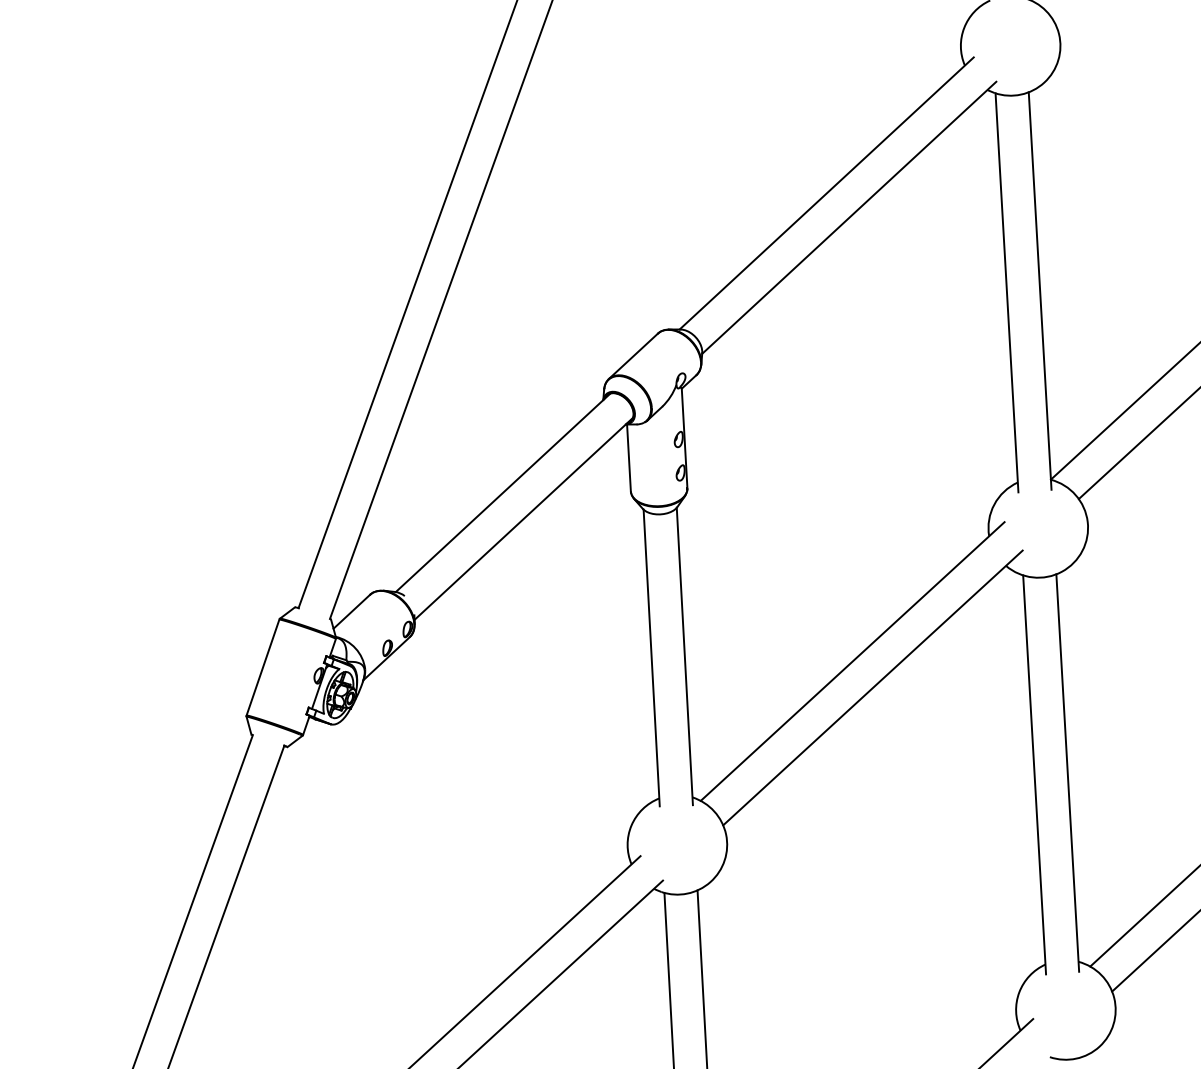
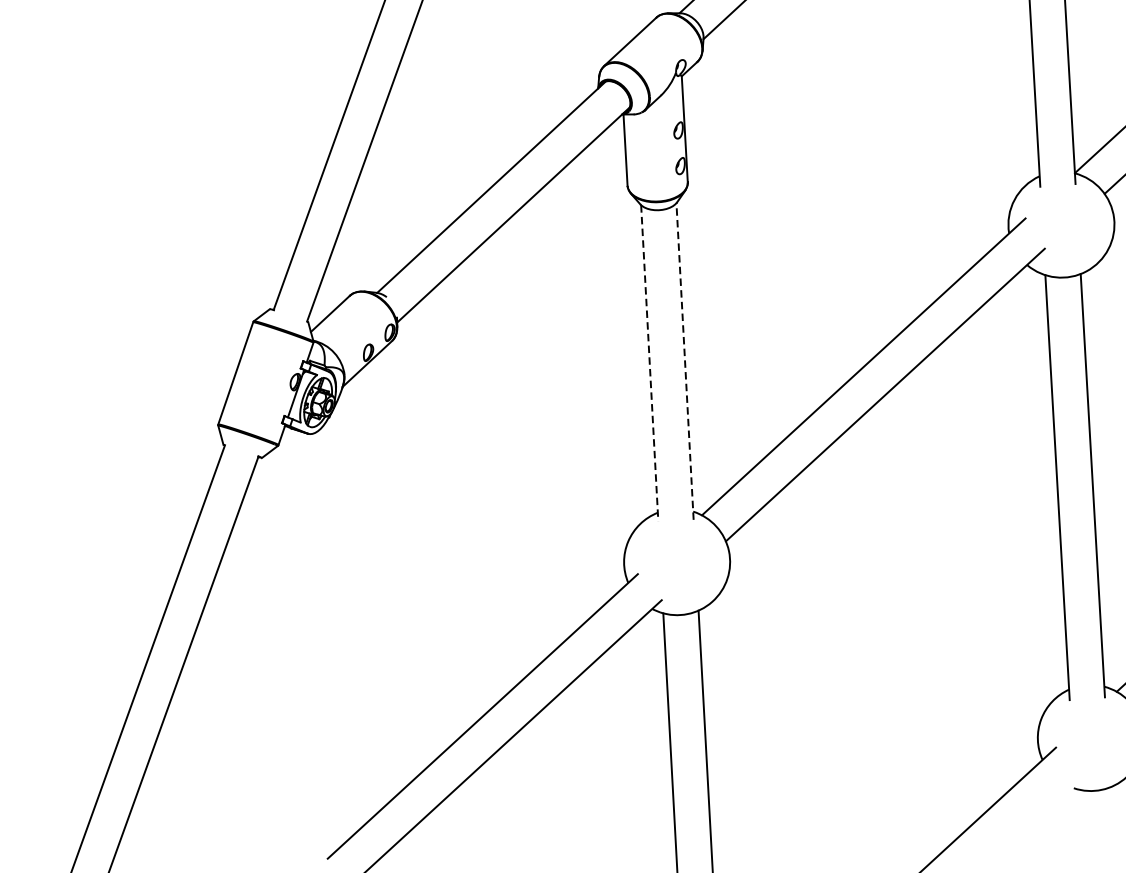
line: (684, 656) -> (684, 361), solid -> dashed
line: (651, 658) -> (649, 363), solid -> dashed

